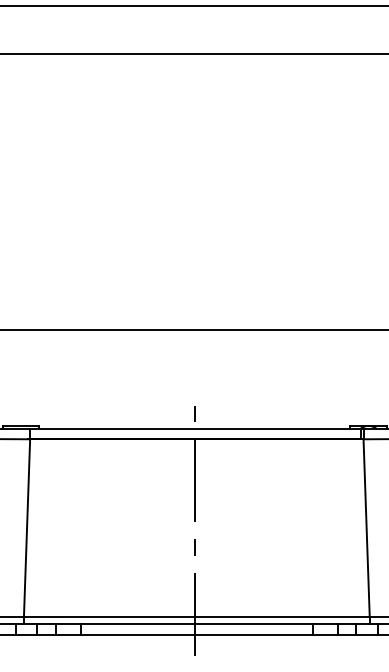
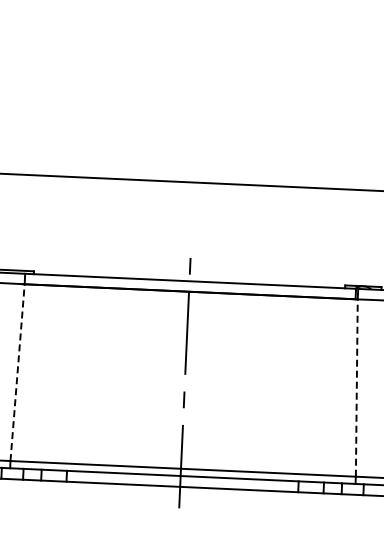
line: (27, 527) -> (18, 372), solid -> dashed
line: (366, 527) -> (356, 387), solid -> dashed

